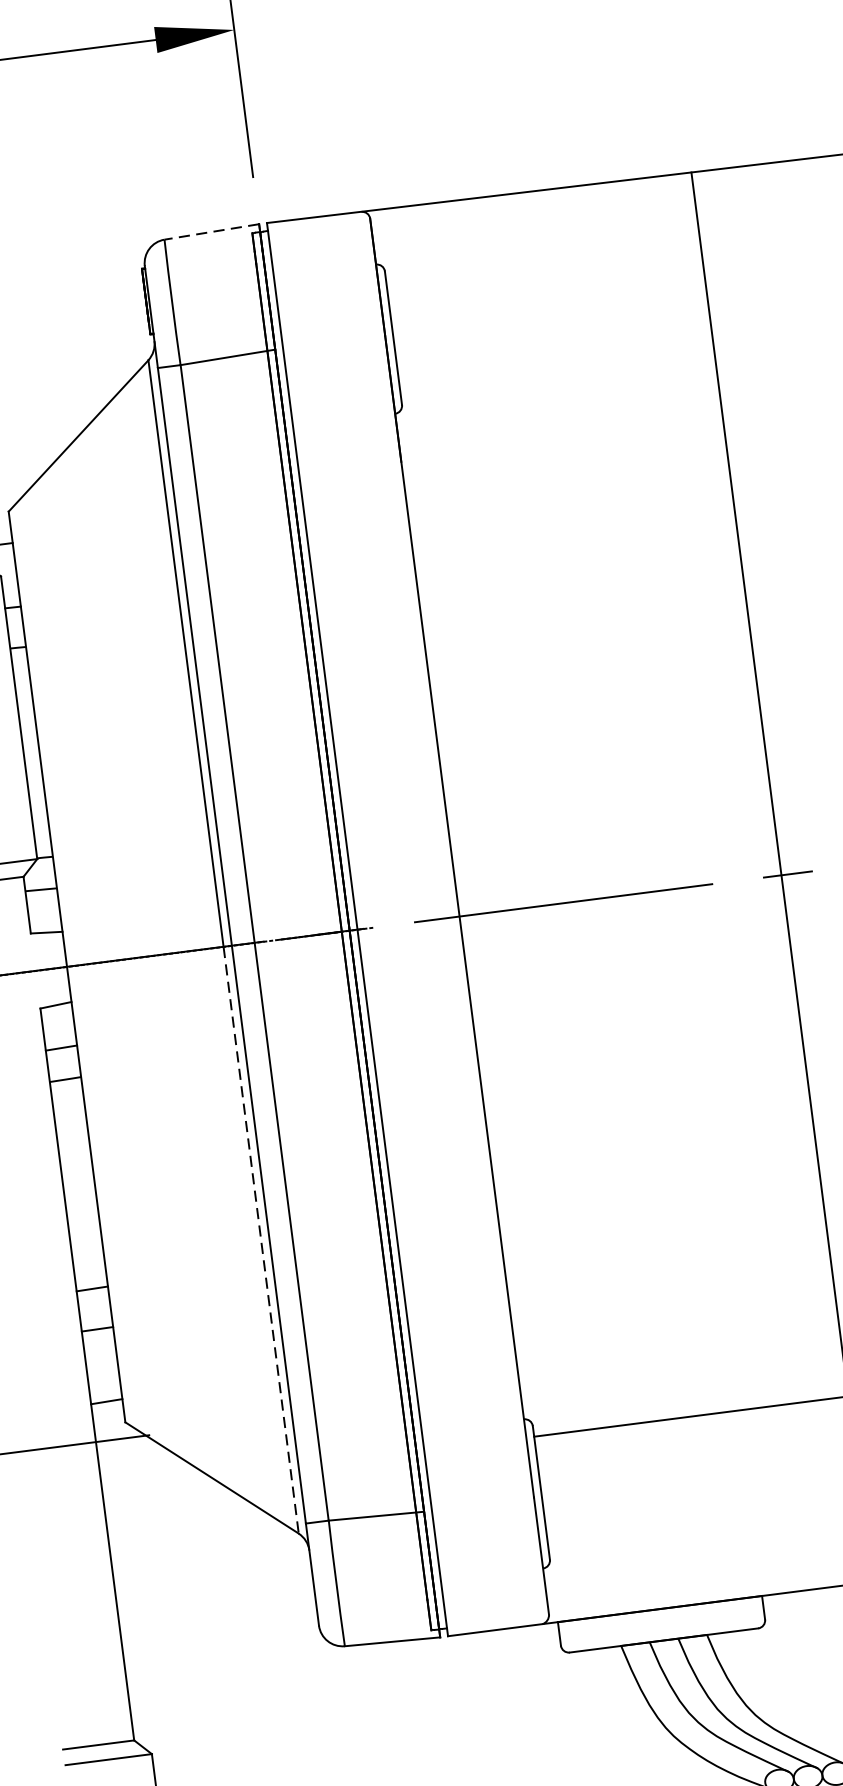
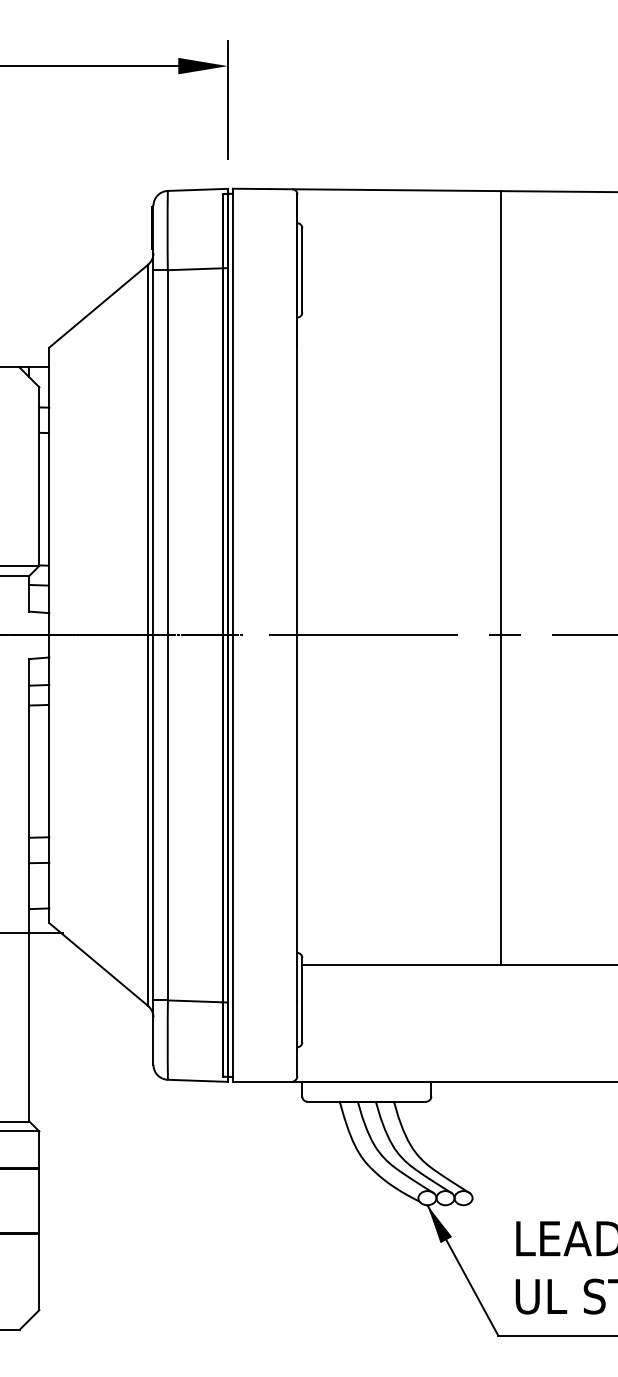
line: (211, 231) -> (197, 189), dashed -> solid
line: (261, 1241) -> (148, 821), dashed -> solid

